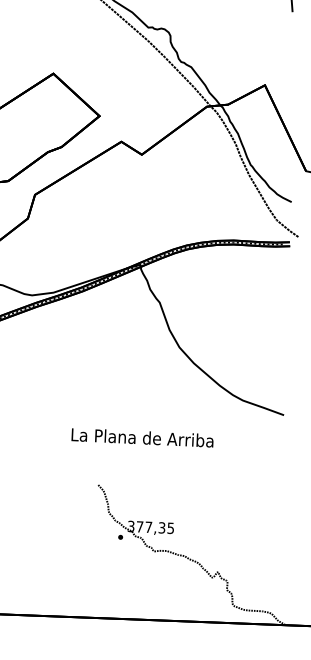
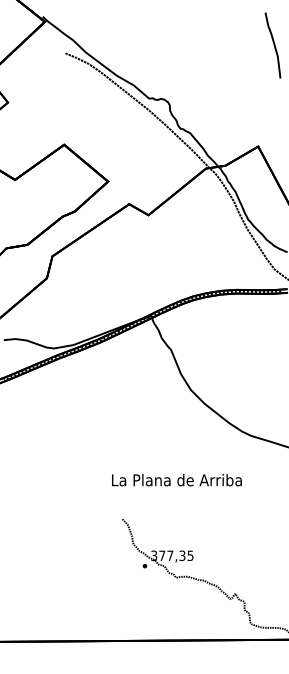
text: (142, 438) -> (176, 480), moved

